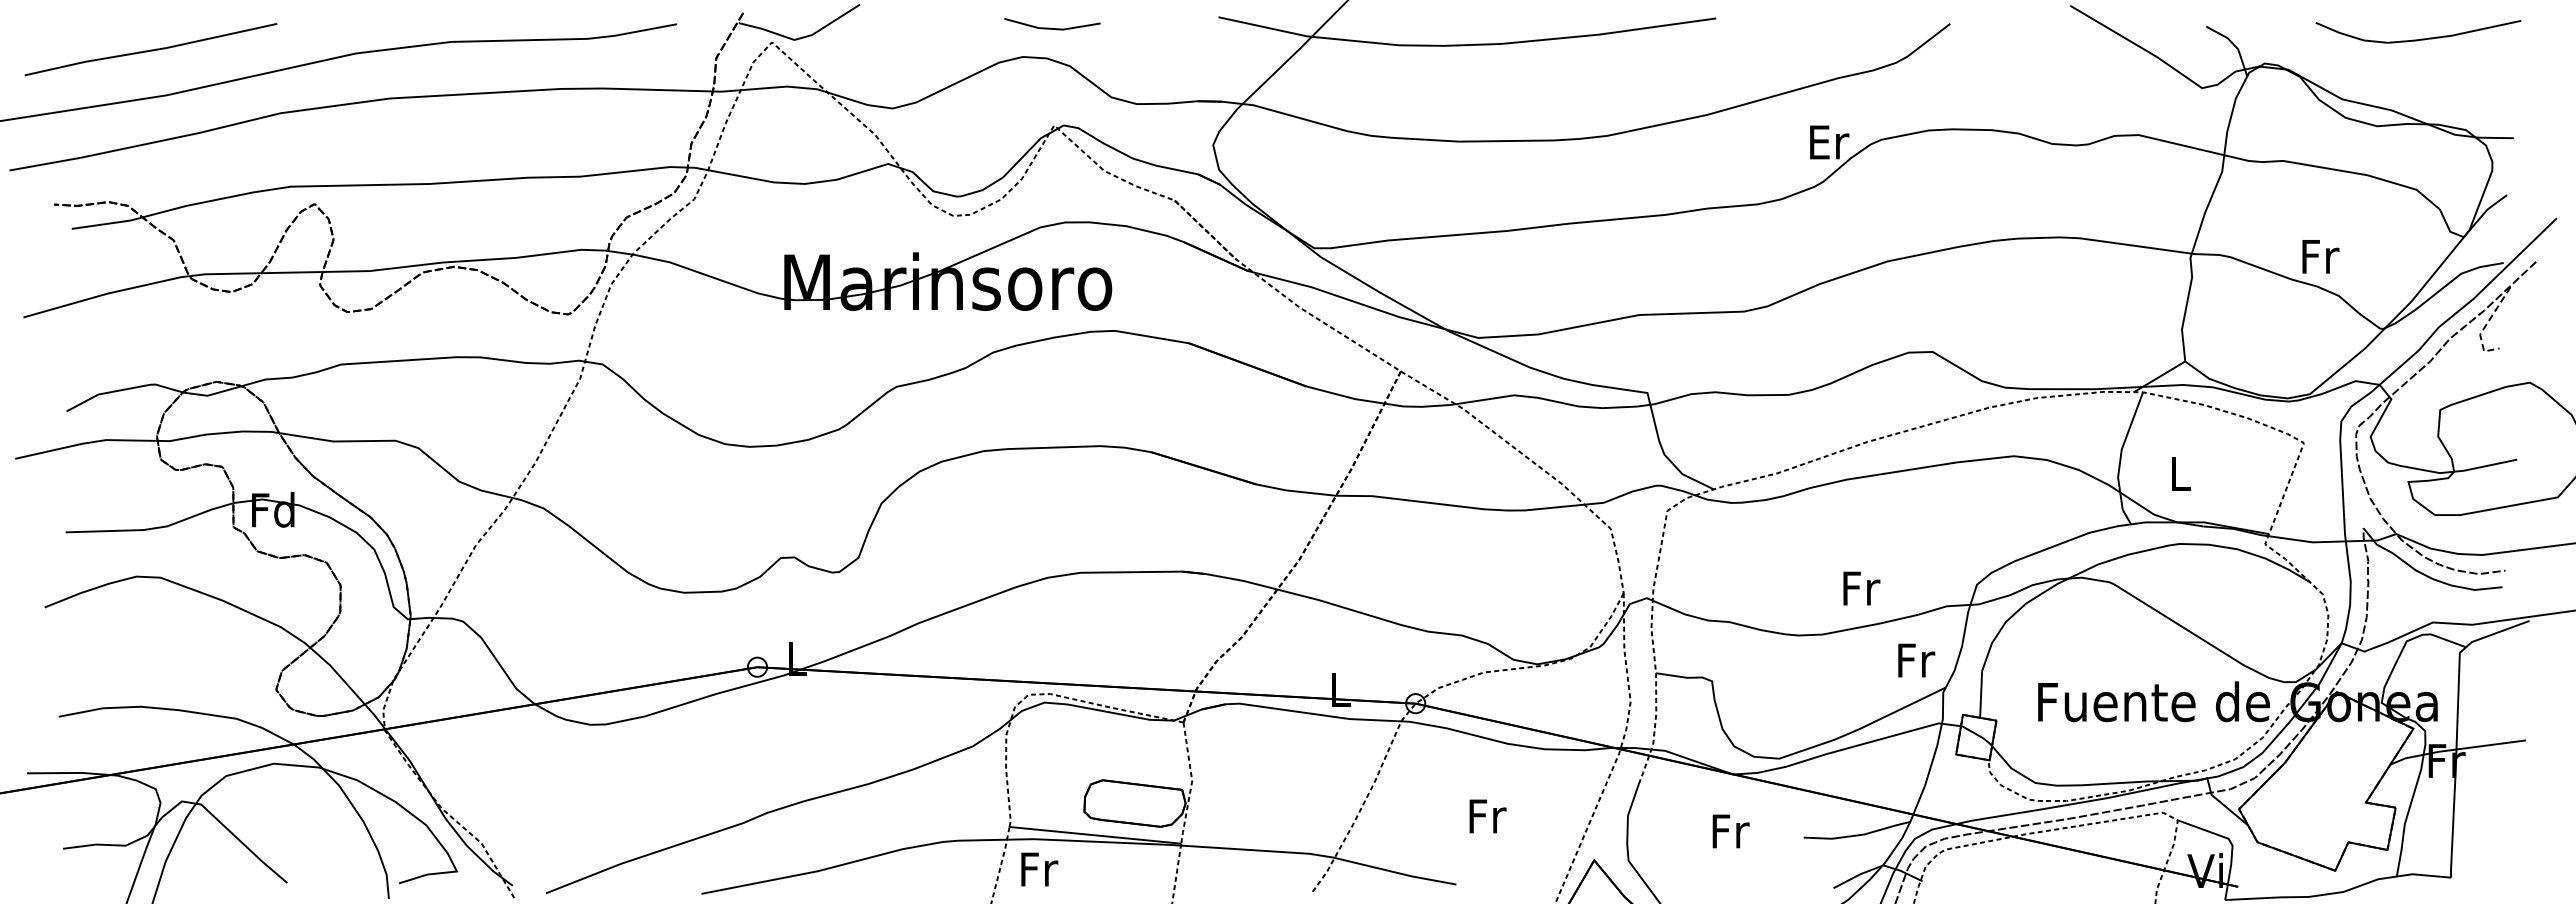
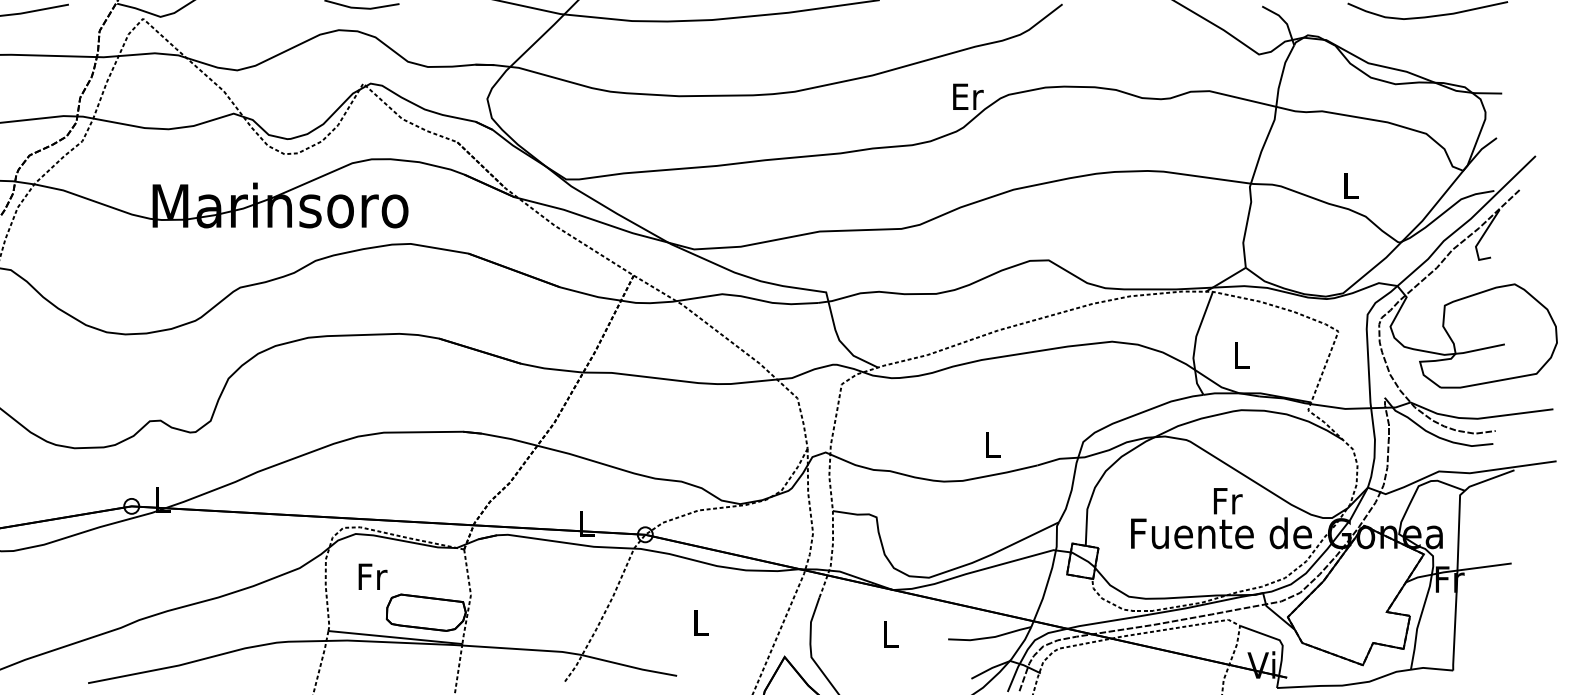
text: (2320, 256) -> (1351, 185), Fr -> L
line: (2485, 326) -> (1480, 240), dashed -> solid
text: (1861, 588) -> (993, 444), Fr -> L
text: (1916, 660) -> (1228, 501), moved
text: (1487, 816) -> (701, 622), Fr -> L
text: (1730, 831) -> (890, 634), Fr -> L
text: (1039, 869) -> (372, 576), moved

